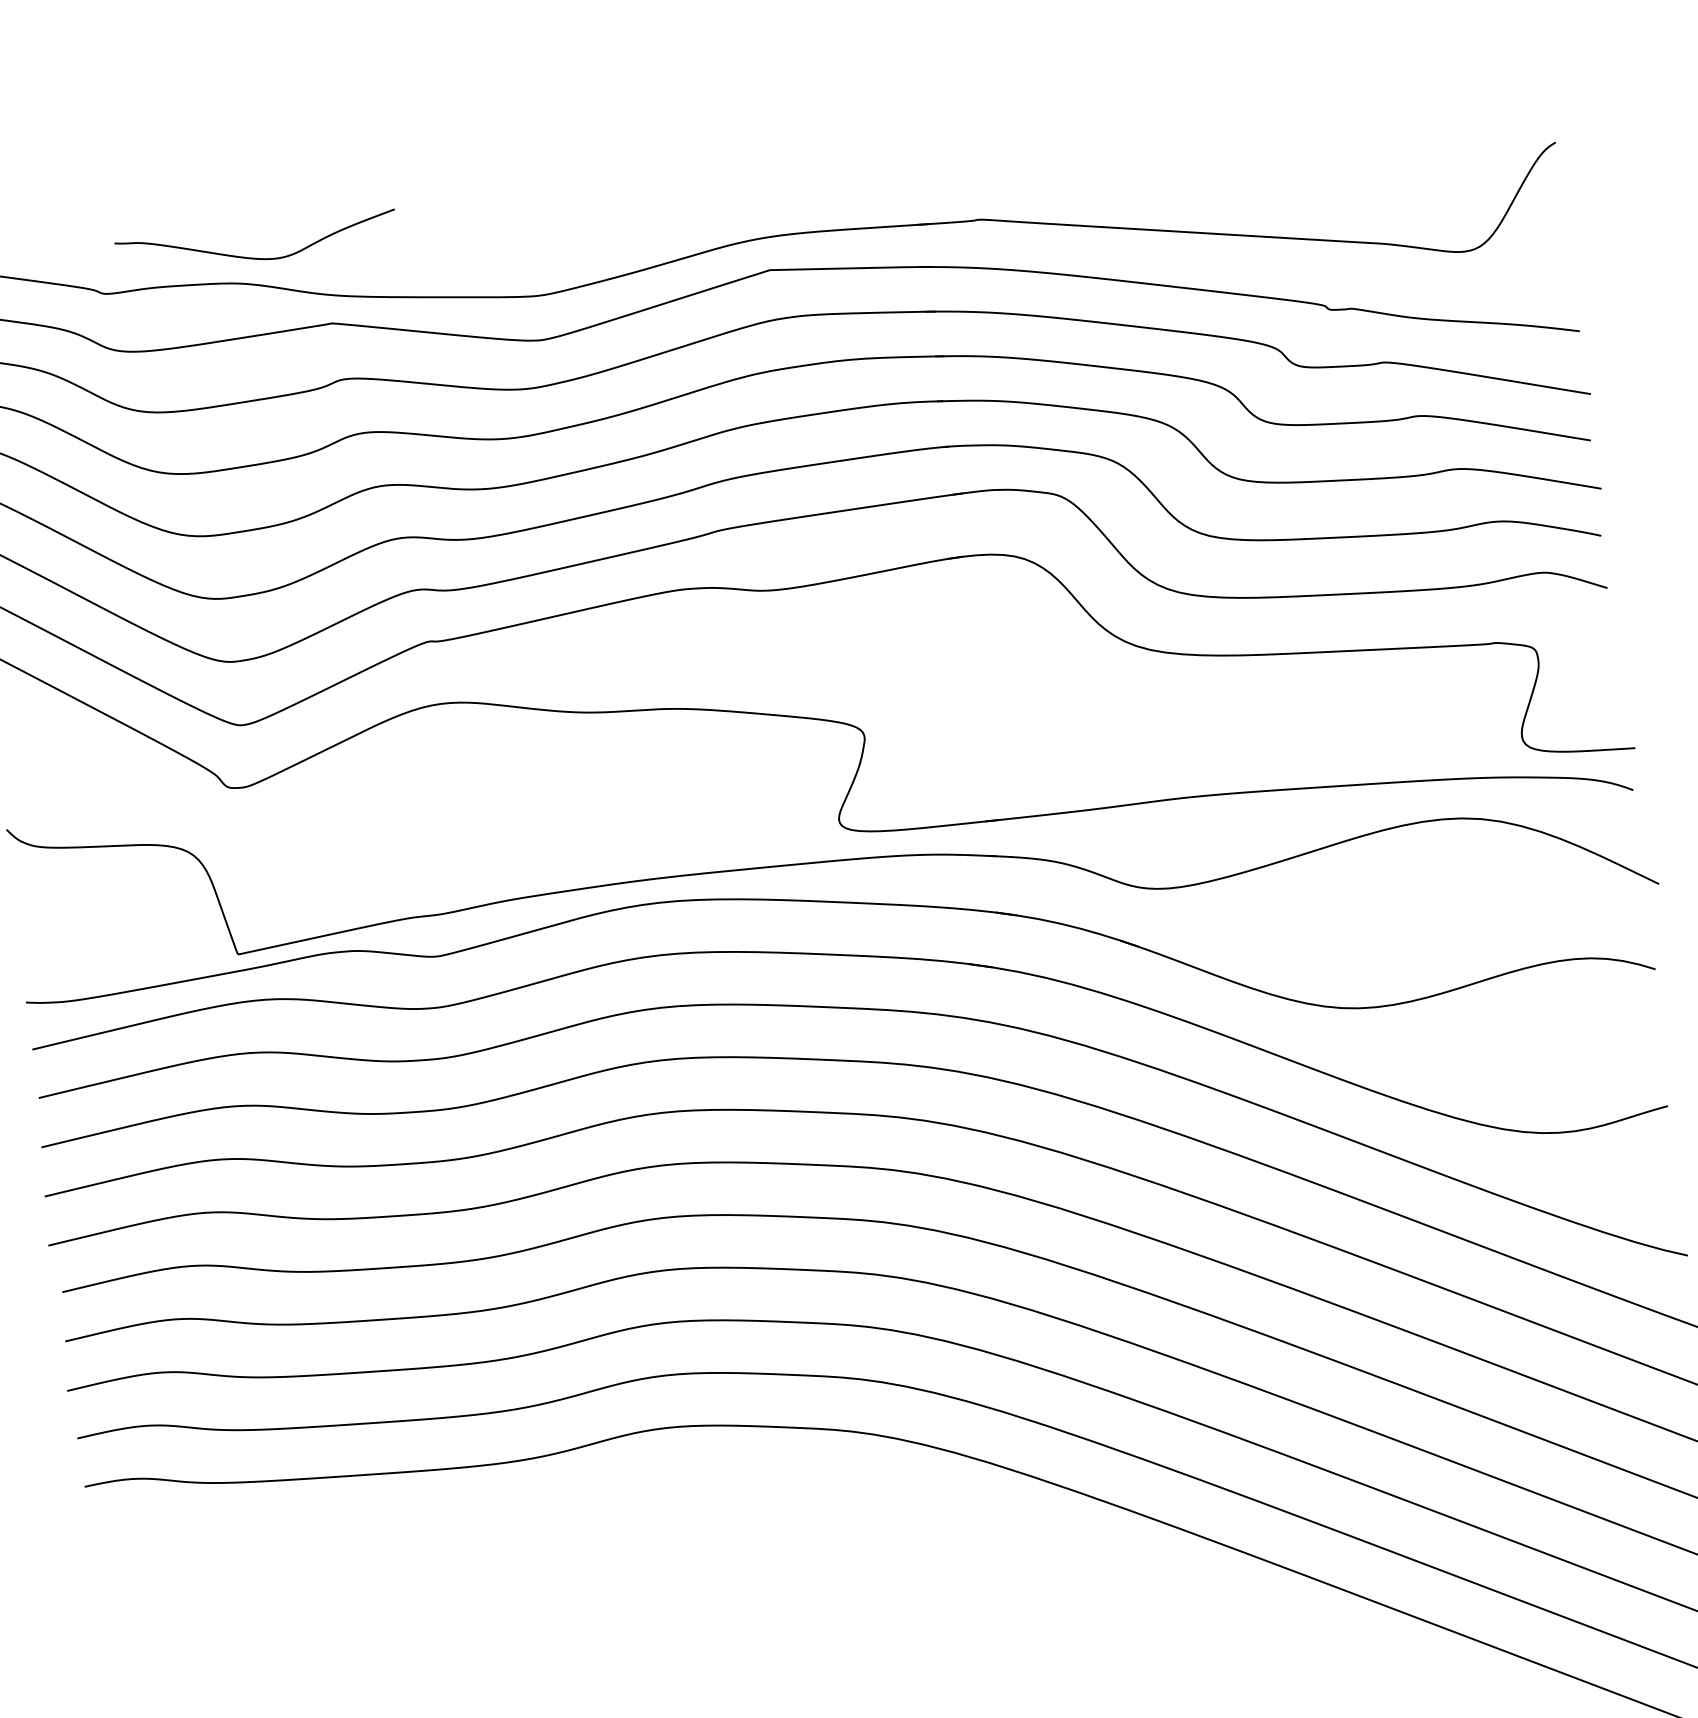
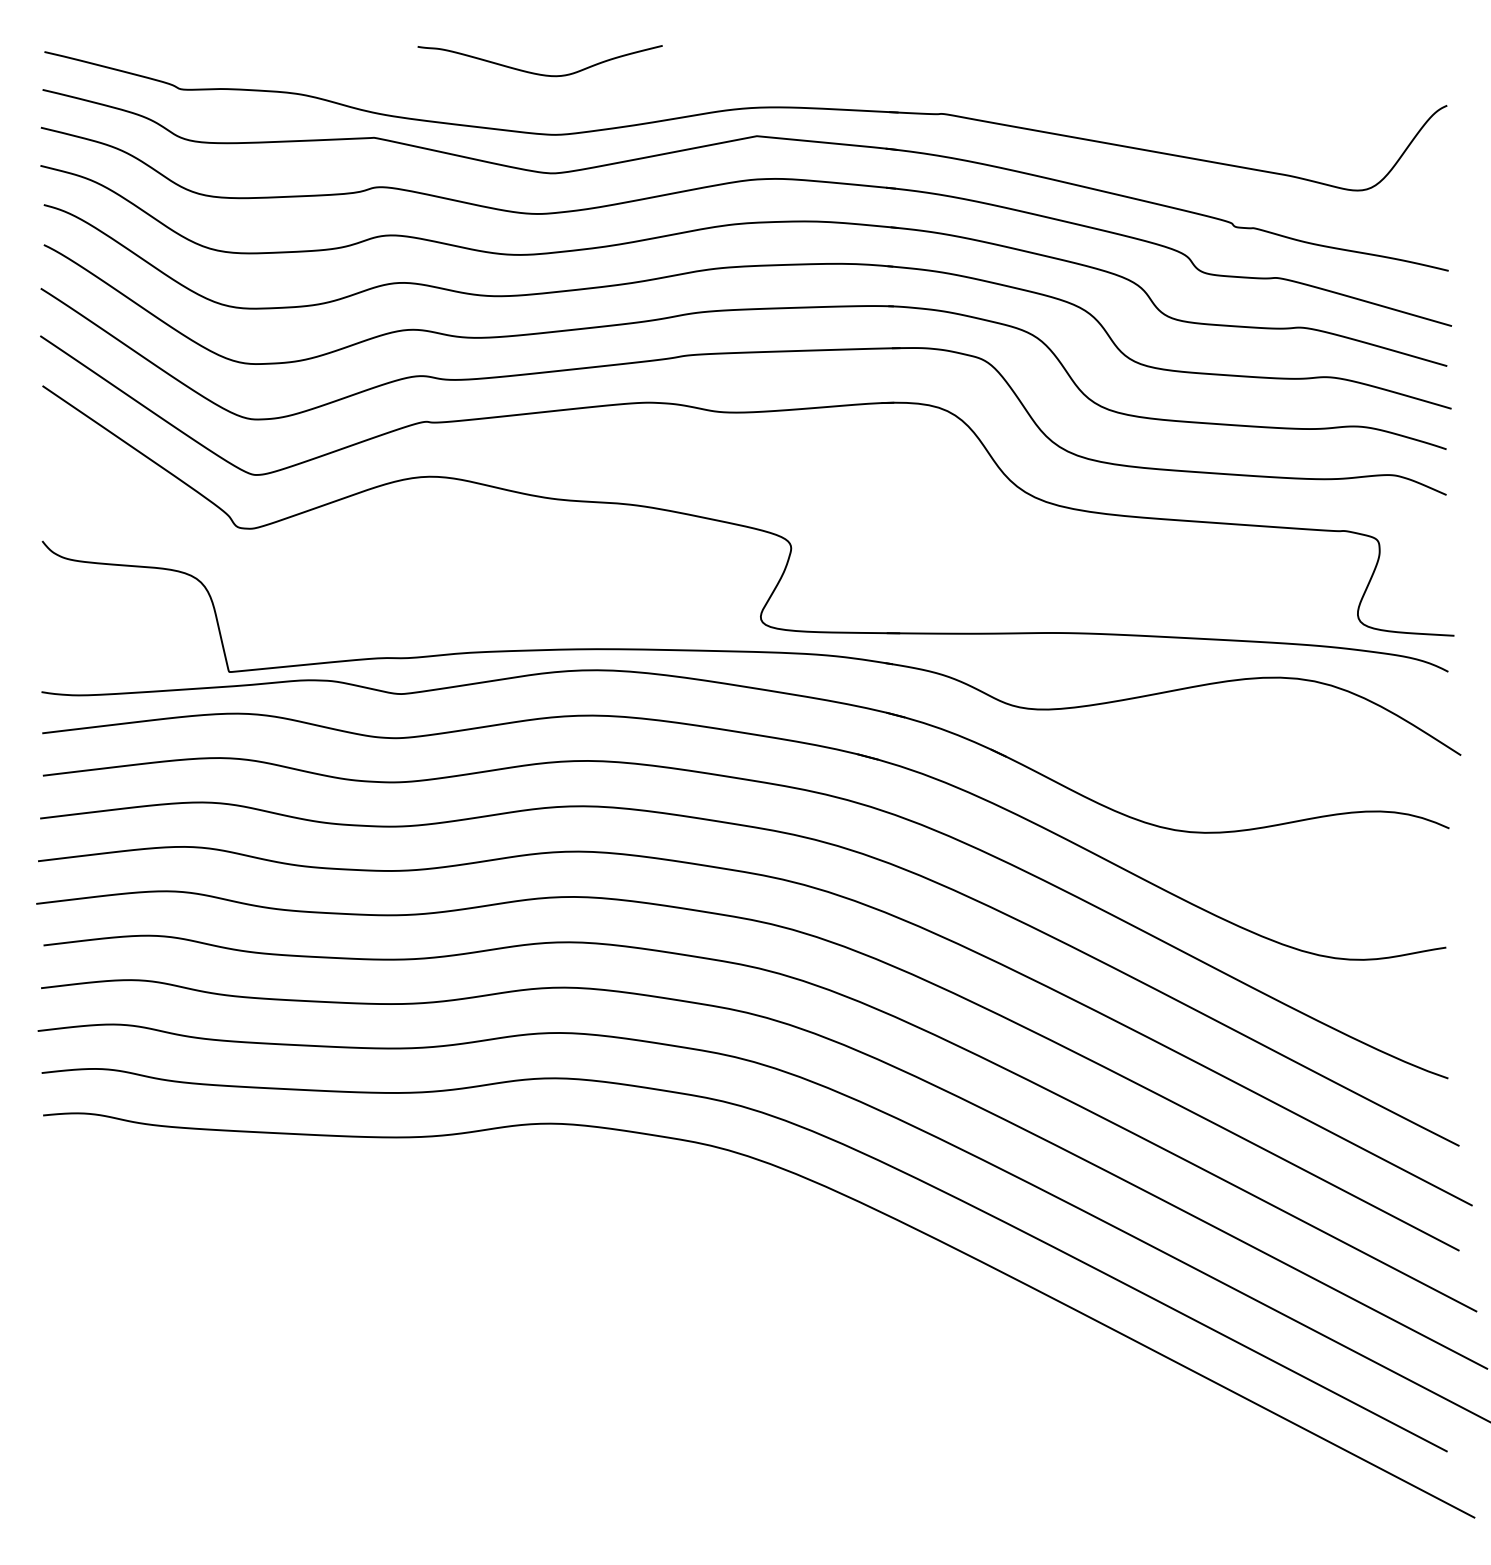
curve: (257, 257) -> (539, 73), moved

